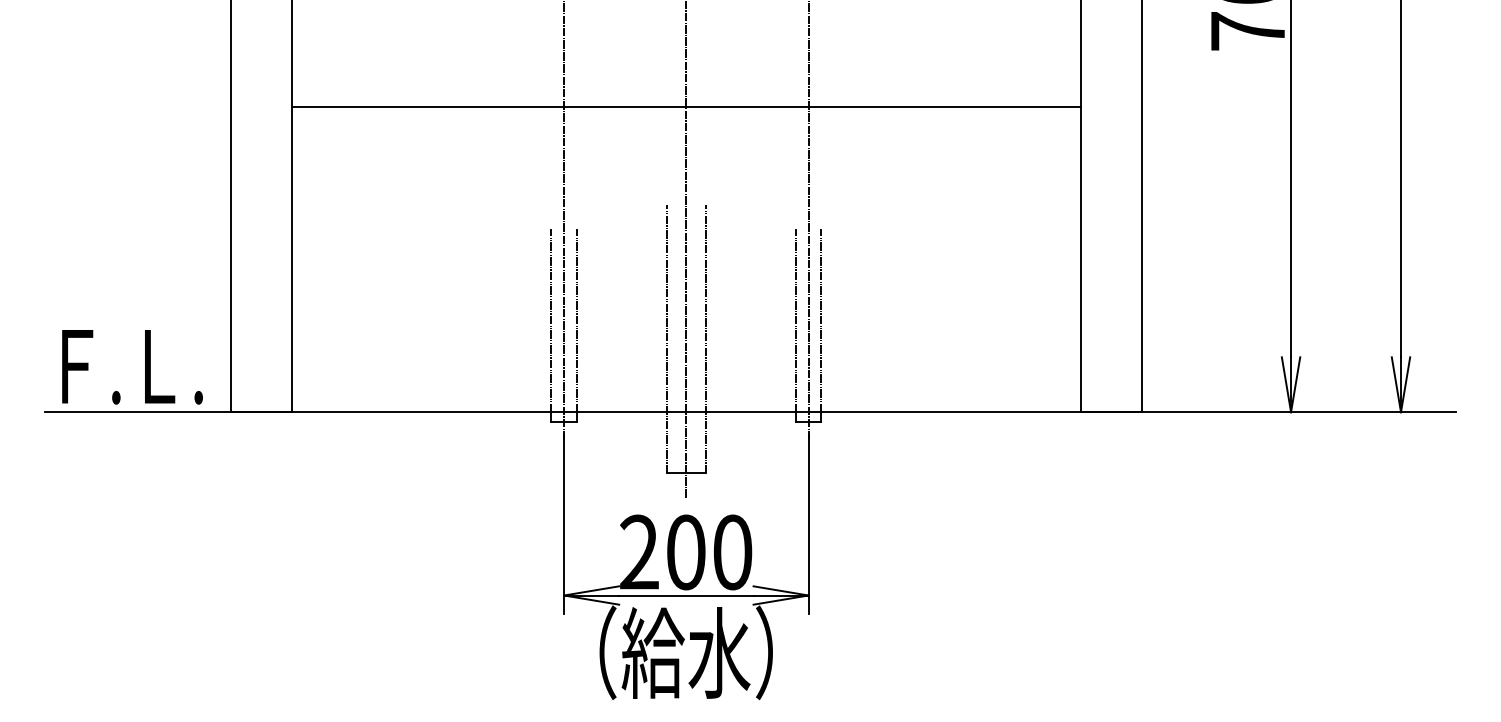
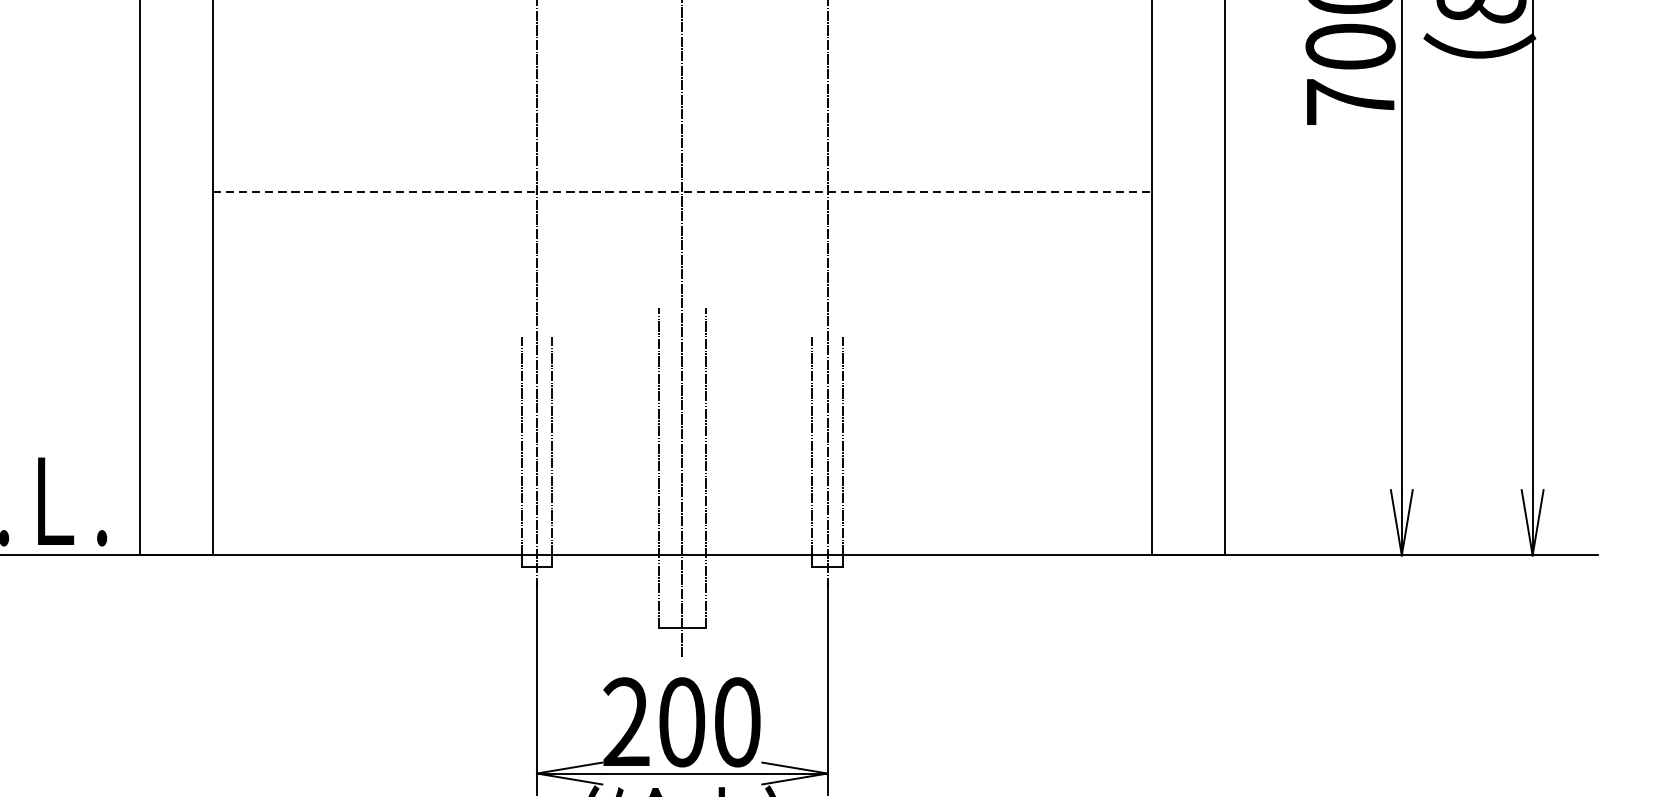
line: (686, 106) -> (682, 191), solid -> dashed

